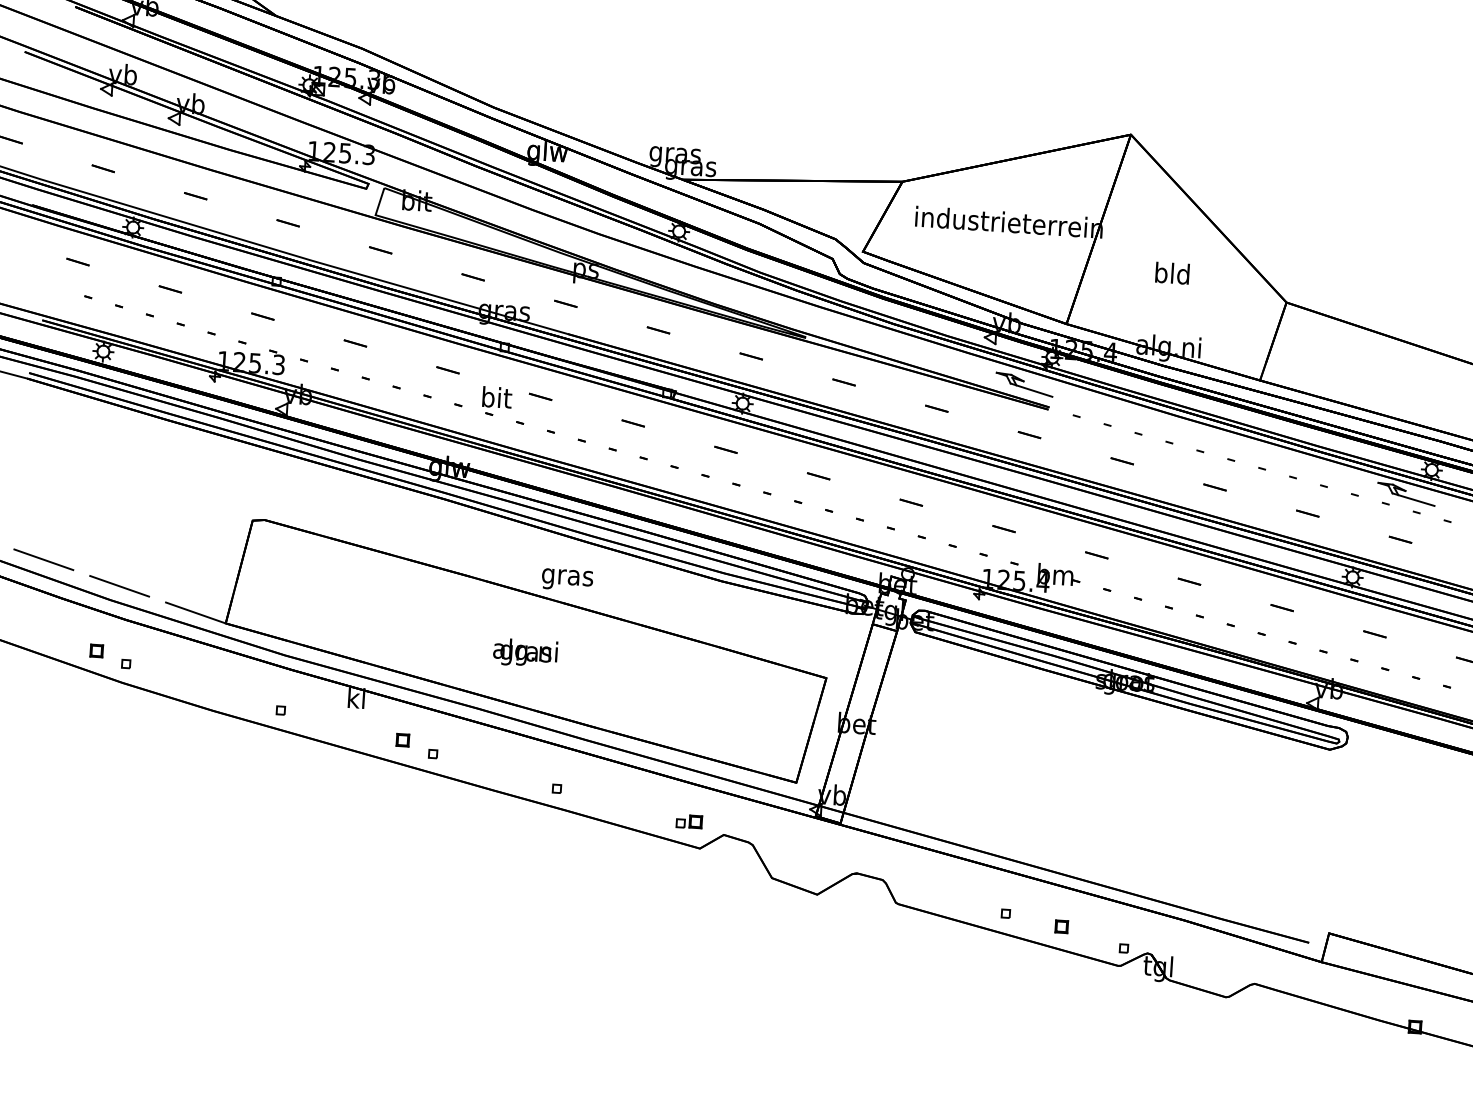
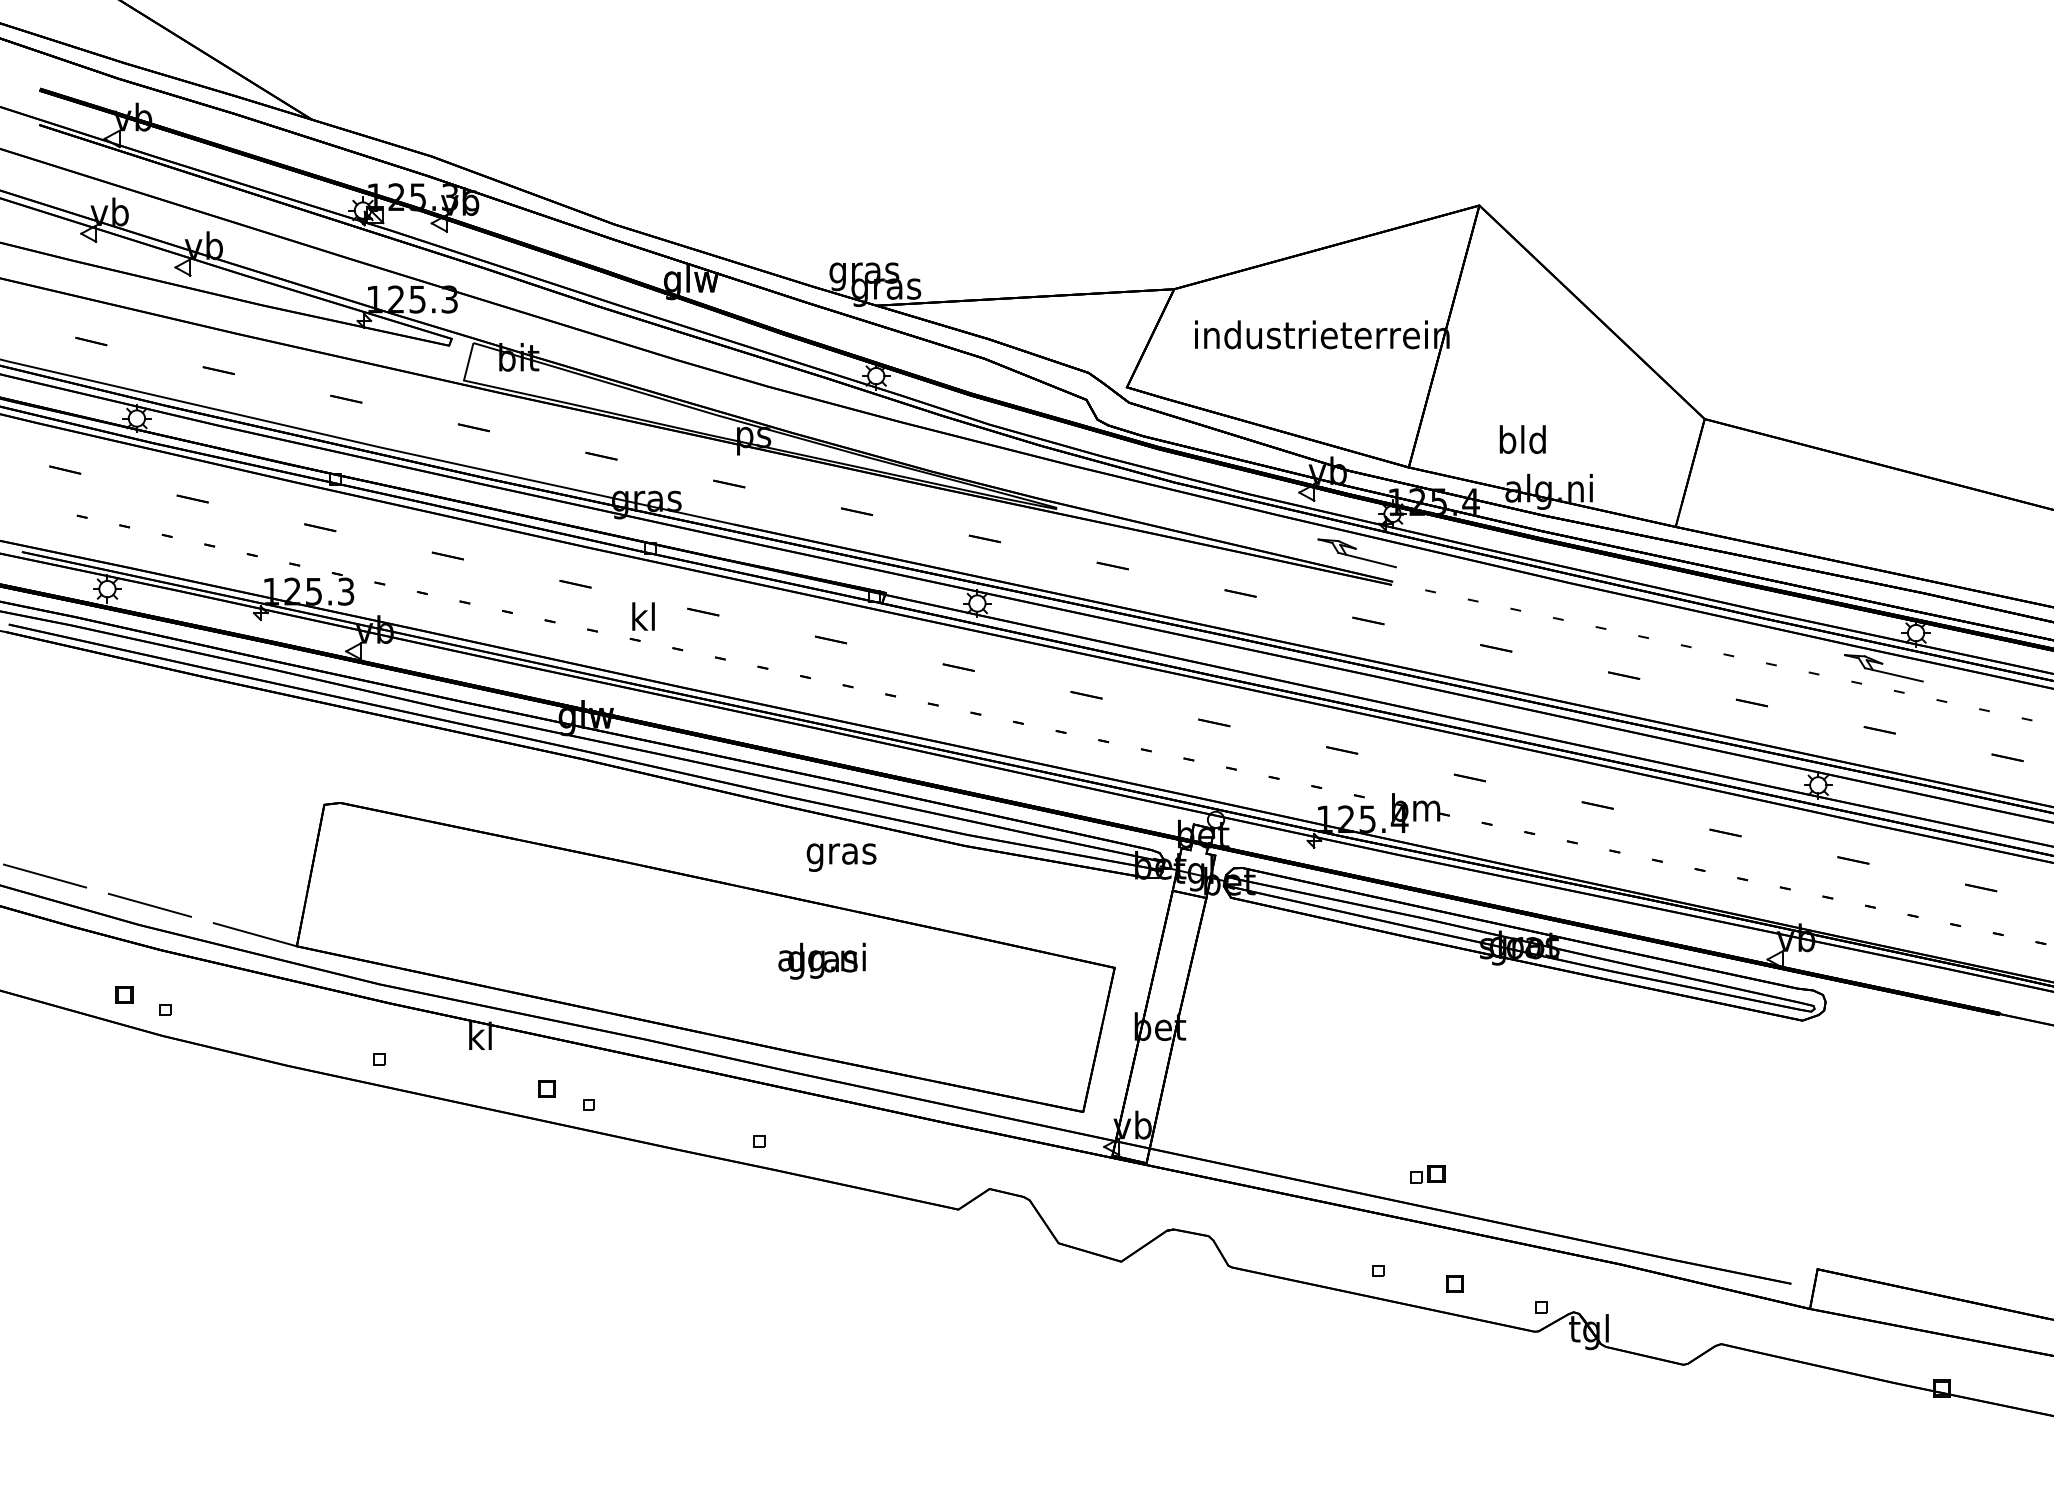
text: (1172, 273) -> (1522, 439), moved
text: (497, 397) -> (644, 616), bit -> kl
text: (567, 579) -> (841, 857), moved
text: (525, 652) -> (821, 960), moved
part: (689, 821) -> (1427, 1174), moved

